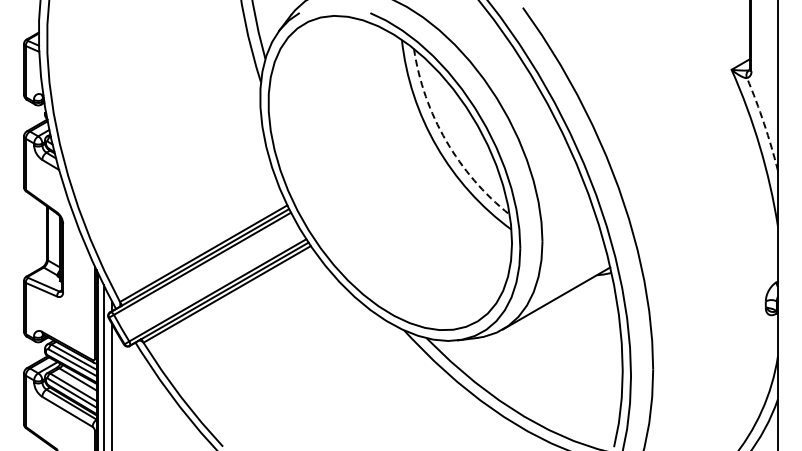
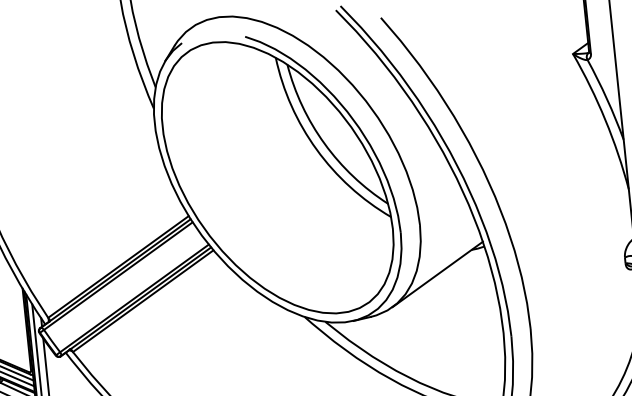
arc: (764, 123) -> (607, 98), dashed -> solid
arc: (446, 140) -> (324, 143), dashed -> solid

